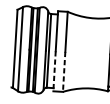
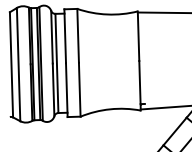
line: (54, 71) -> (66, 90), dashed -> solid
line: (63, 71) -> (79, 89), dashed -> solid

